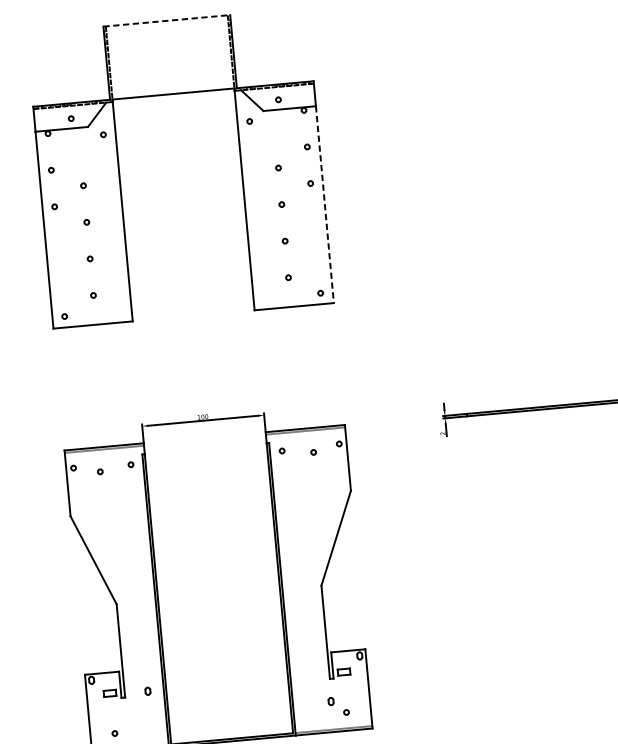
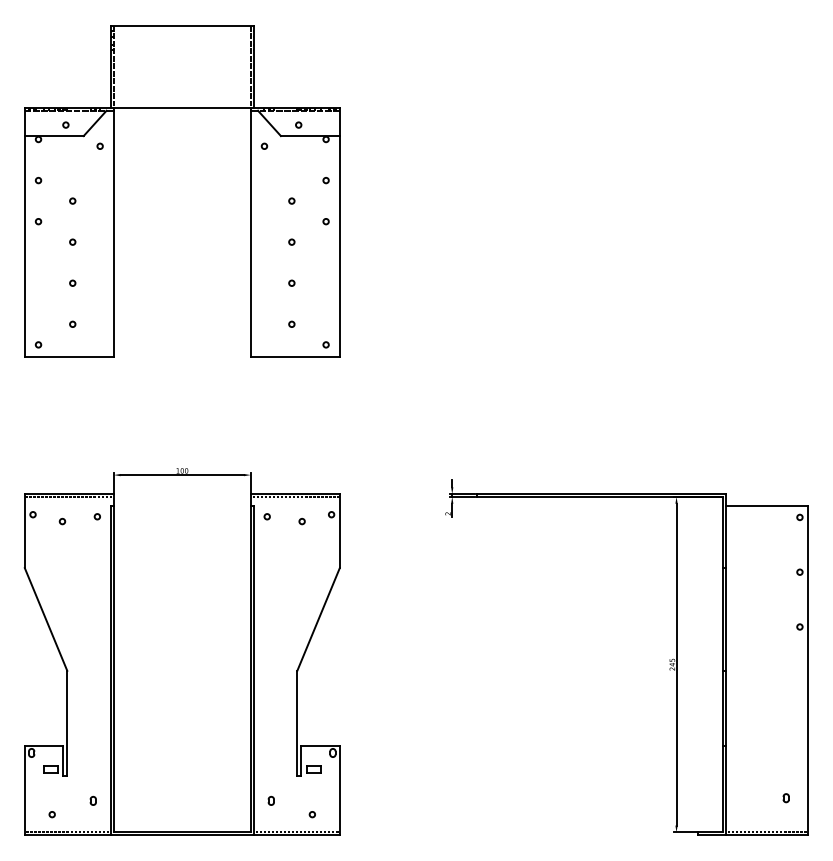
line: (166, 20) -> (182, 25), dashed -> solid
line: (324, 204) -> (339, 246), dashed -> solid
part: (147, 691) -> (92, 800), moved
part: (330, 701) -> (270, 800), moved

